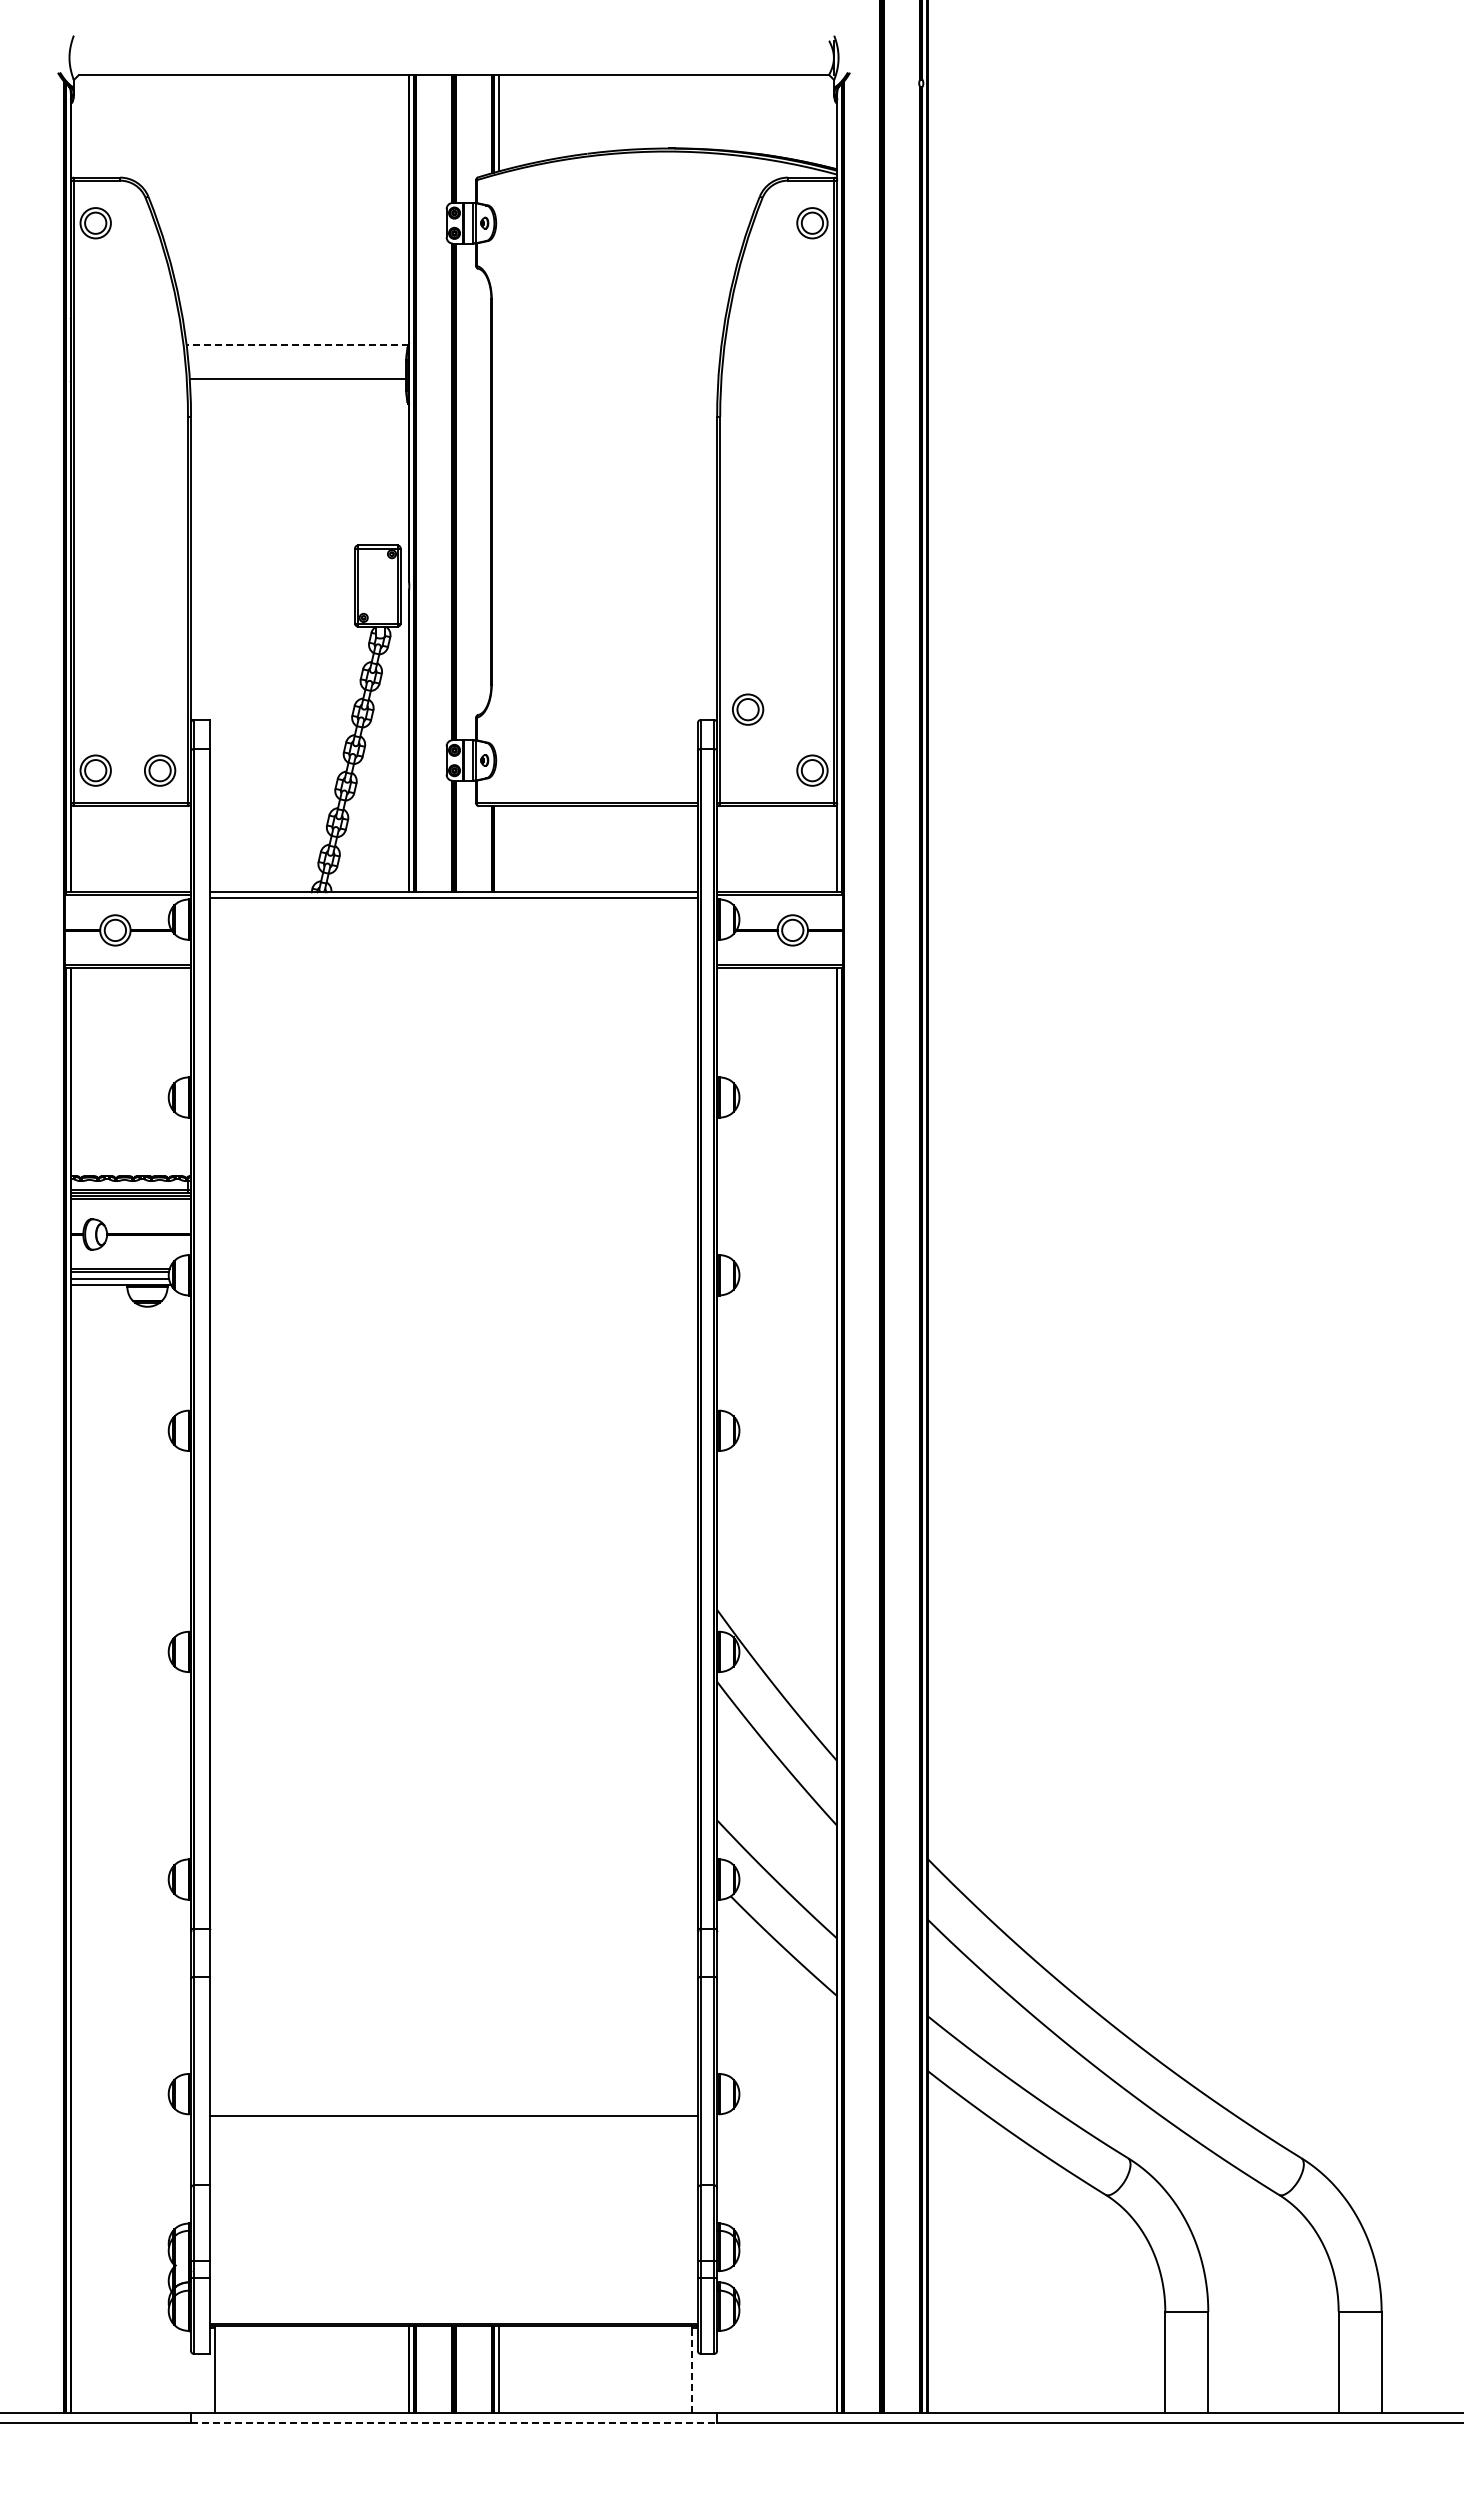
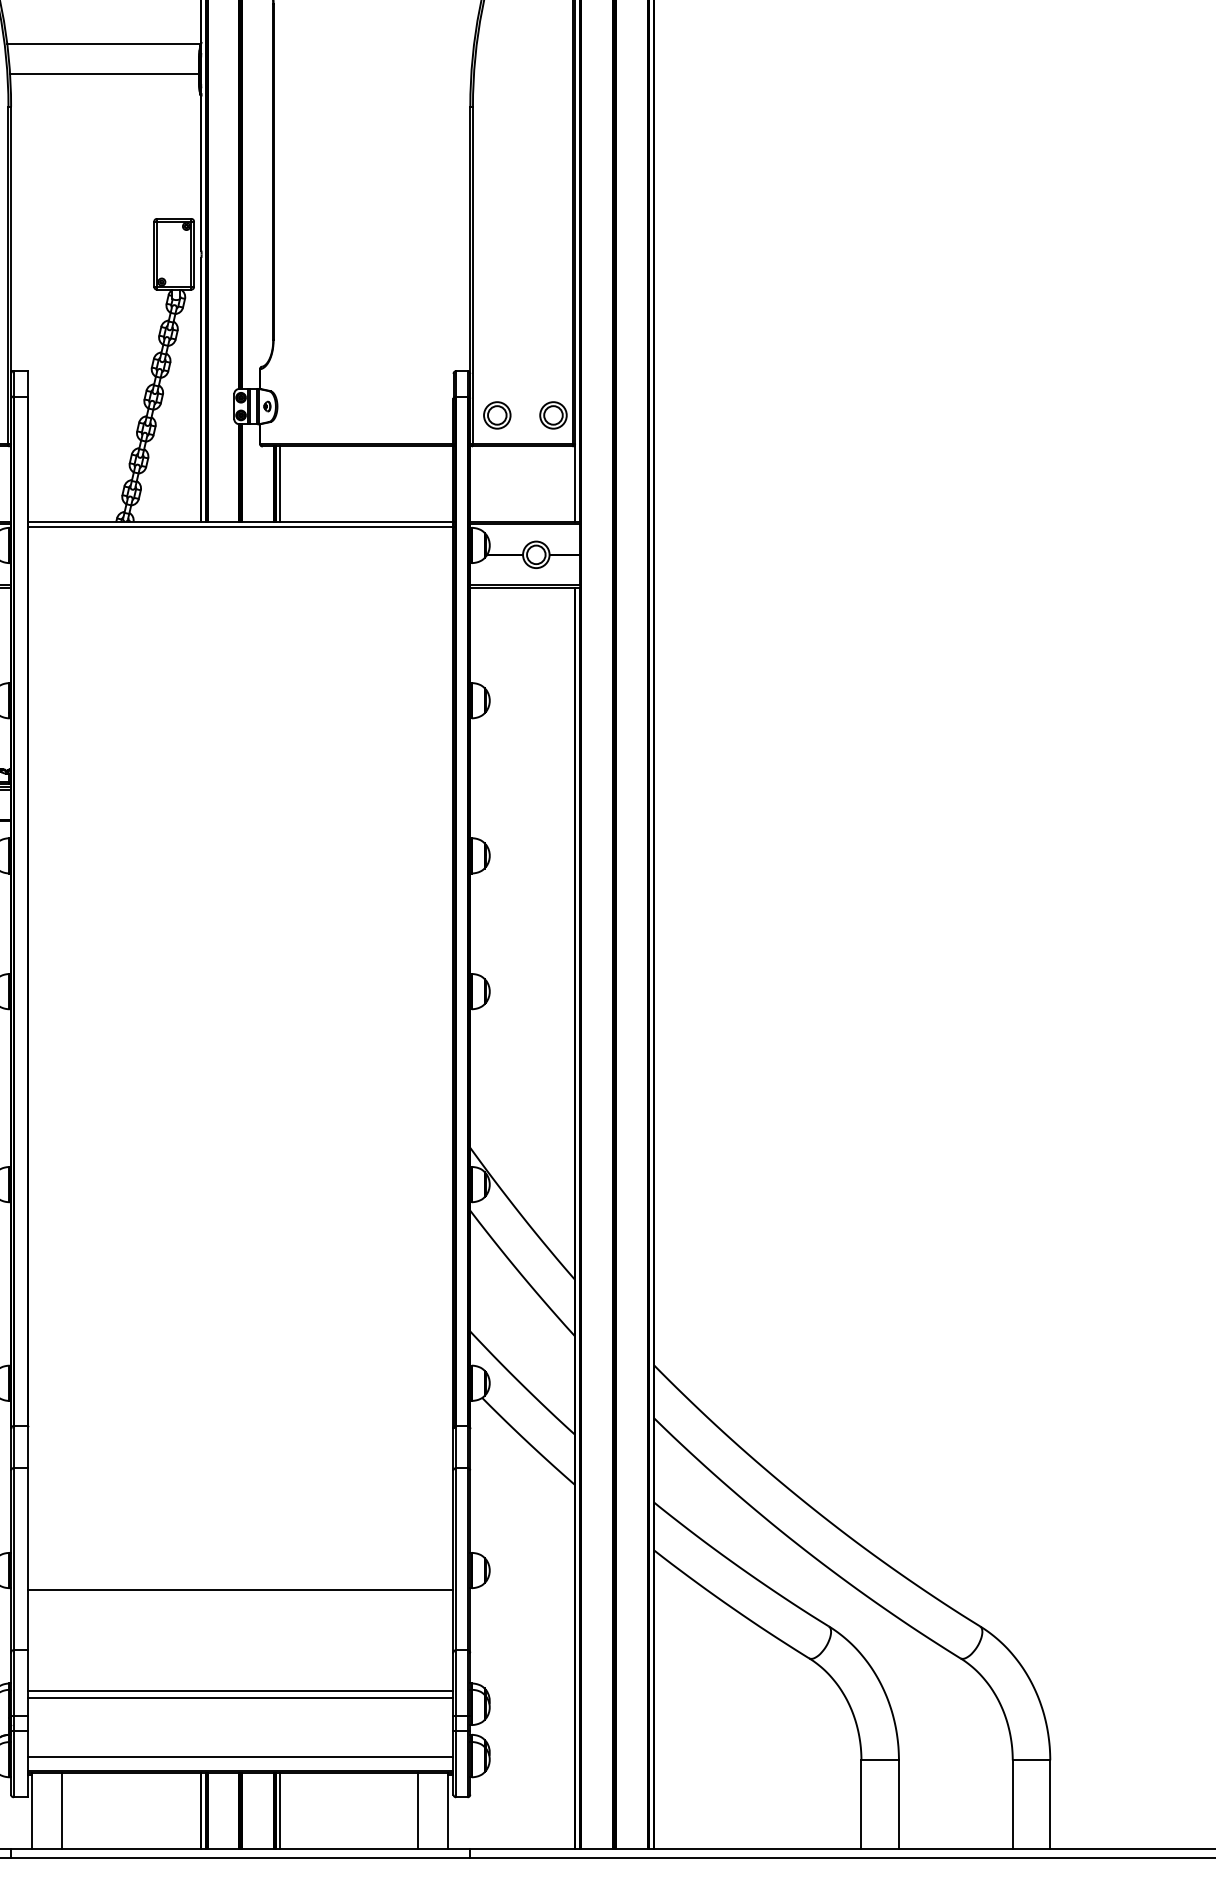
line: (297, 344) -> (104, 43), dashed -> solid
part: (748, 709) -> (497, 415), moved
line: (499, 849) -> (280, 484), added
line: (453, 2231) -> (240, 1690), added
line: (453, 2240) -> (240, 1698), added
line: (453, 2307) -> (240, 1756), added
line: (249, 2369) -> (62, 1810), added
line: (657, 2369) -> (418, 1810), added
line: (691, 2370) -> (447, 1811), dashed -> solid
line: (454, 2423) -> (241, 1858), dashed -> solid

